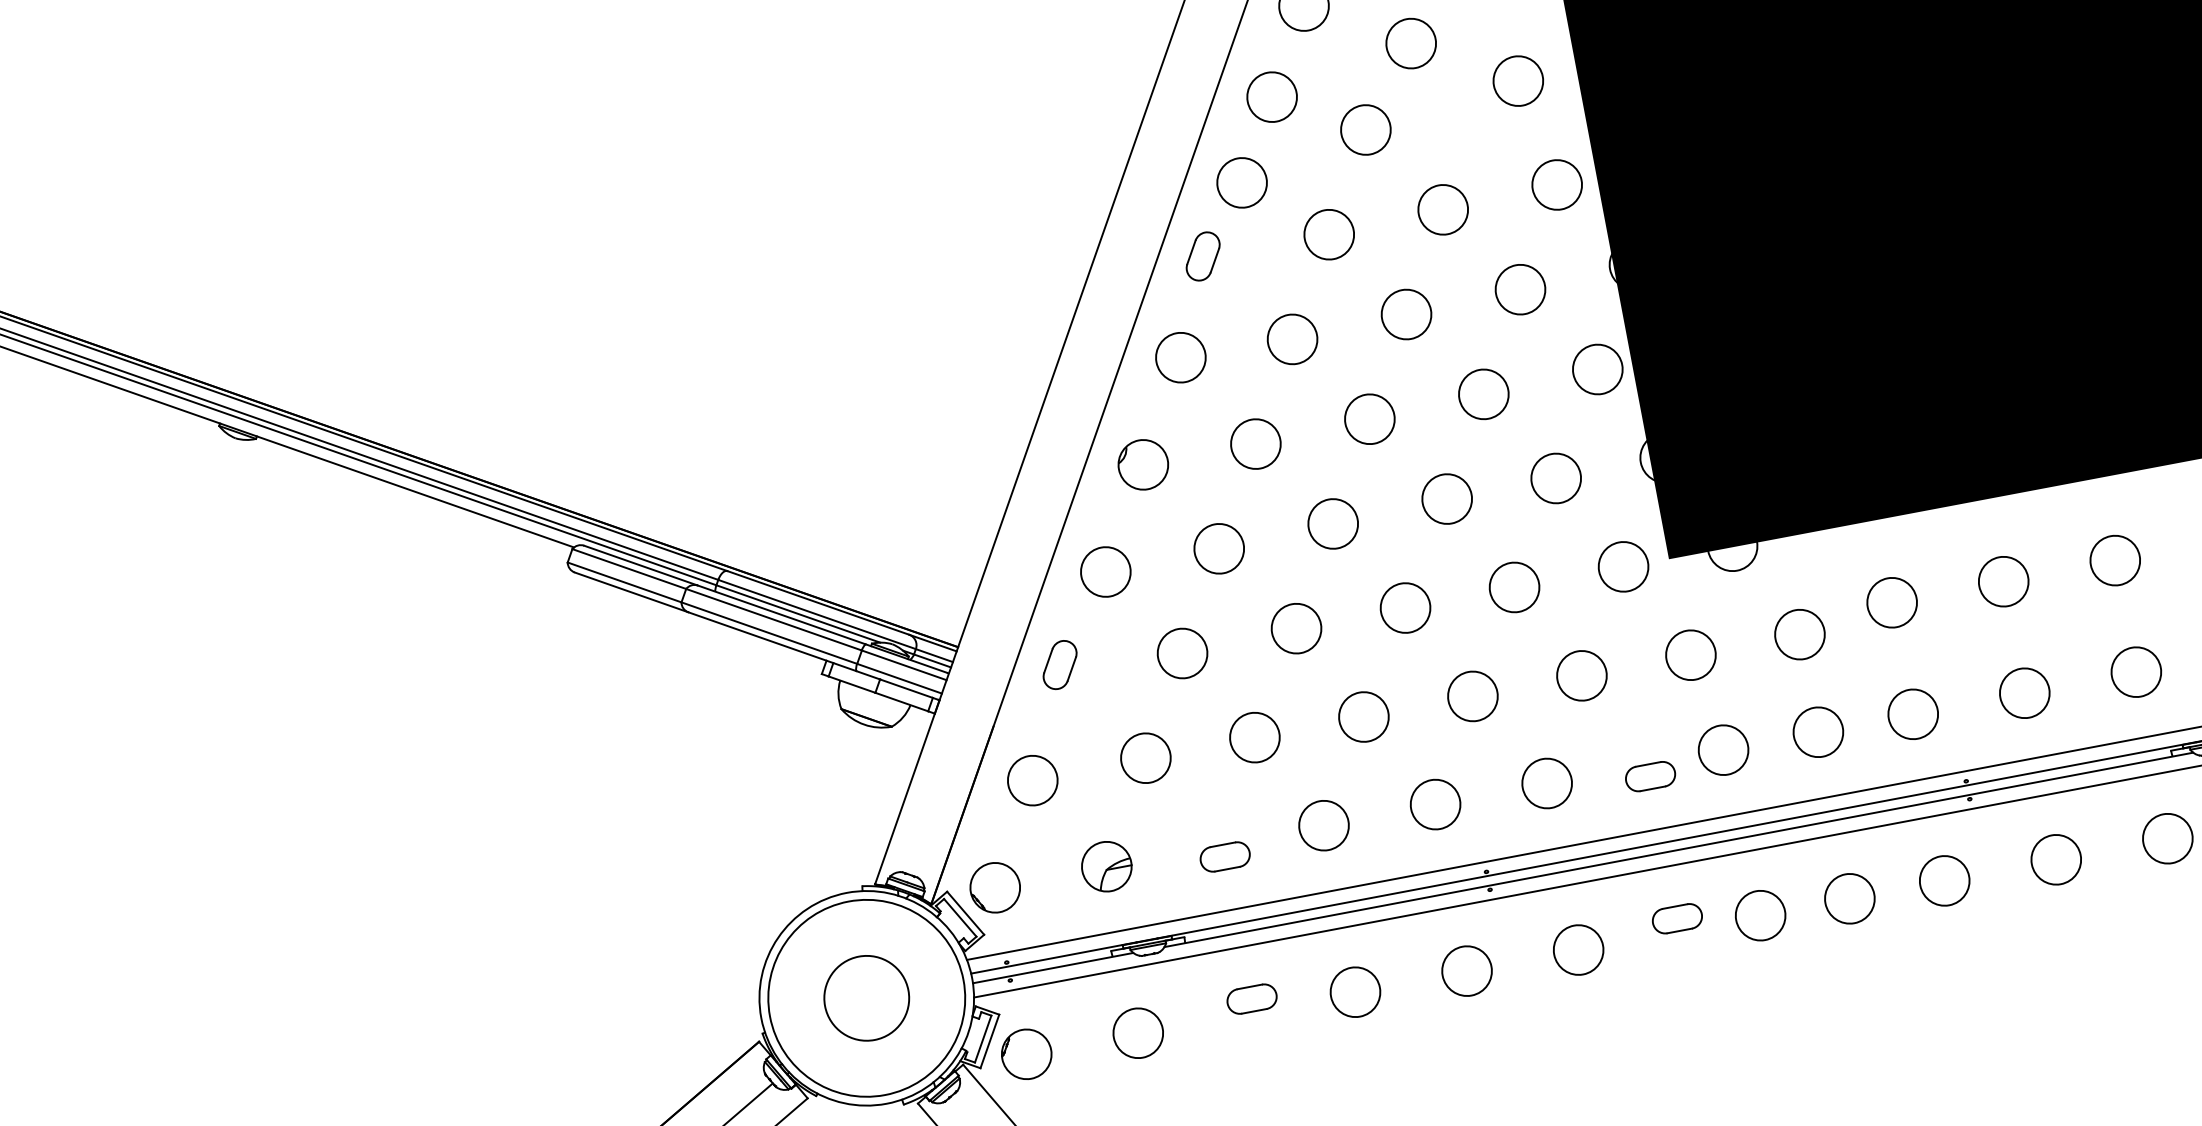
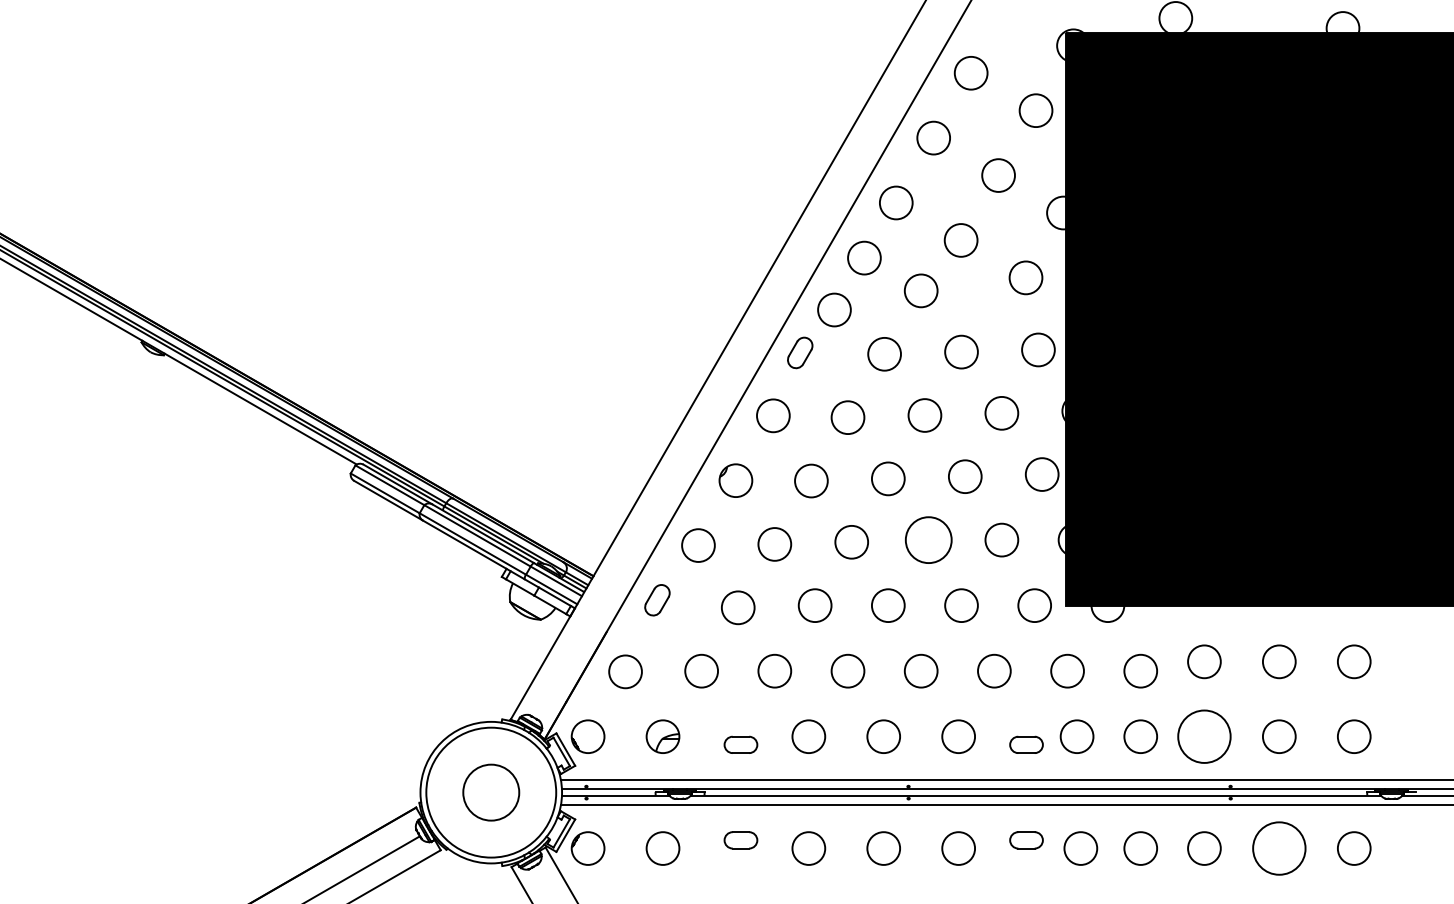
circle: (1446, 498) -> (928, 539), size x1.4
circle: (1913, 713) -> (1204, 736), size x1.6
circle: (2055, 859) -> (1278, 848), size x1.6

